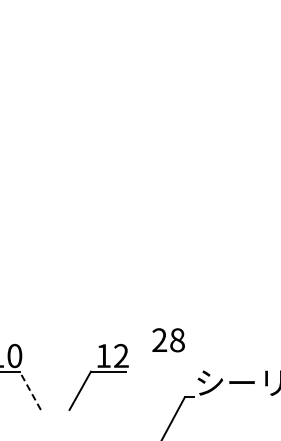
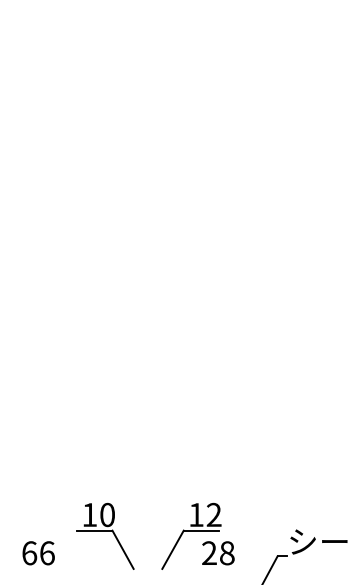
text: (168, 340) -> (218, 553), moved
line: (30, 390) -> (123, 549), dashed -> solid

